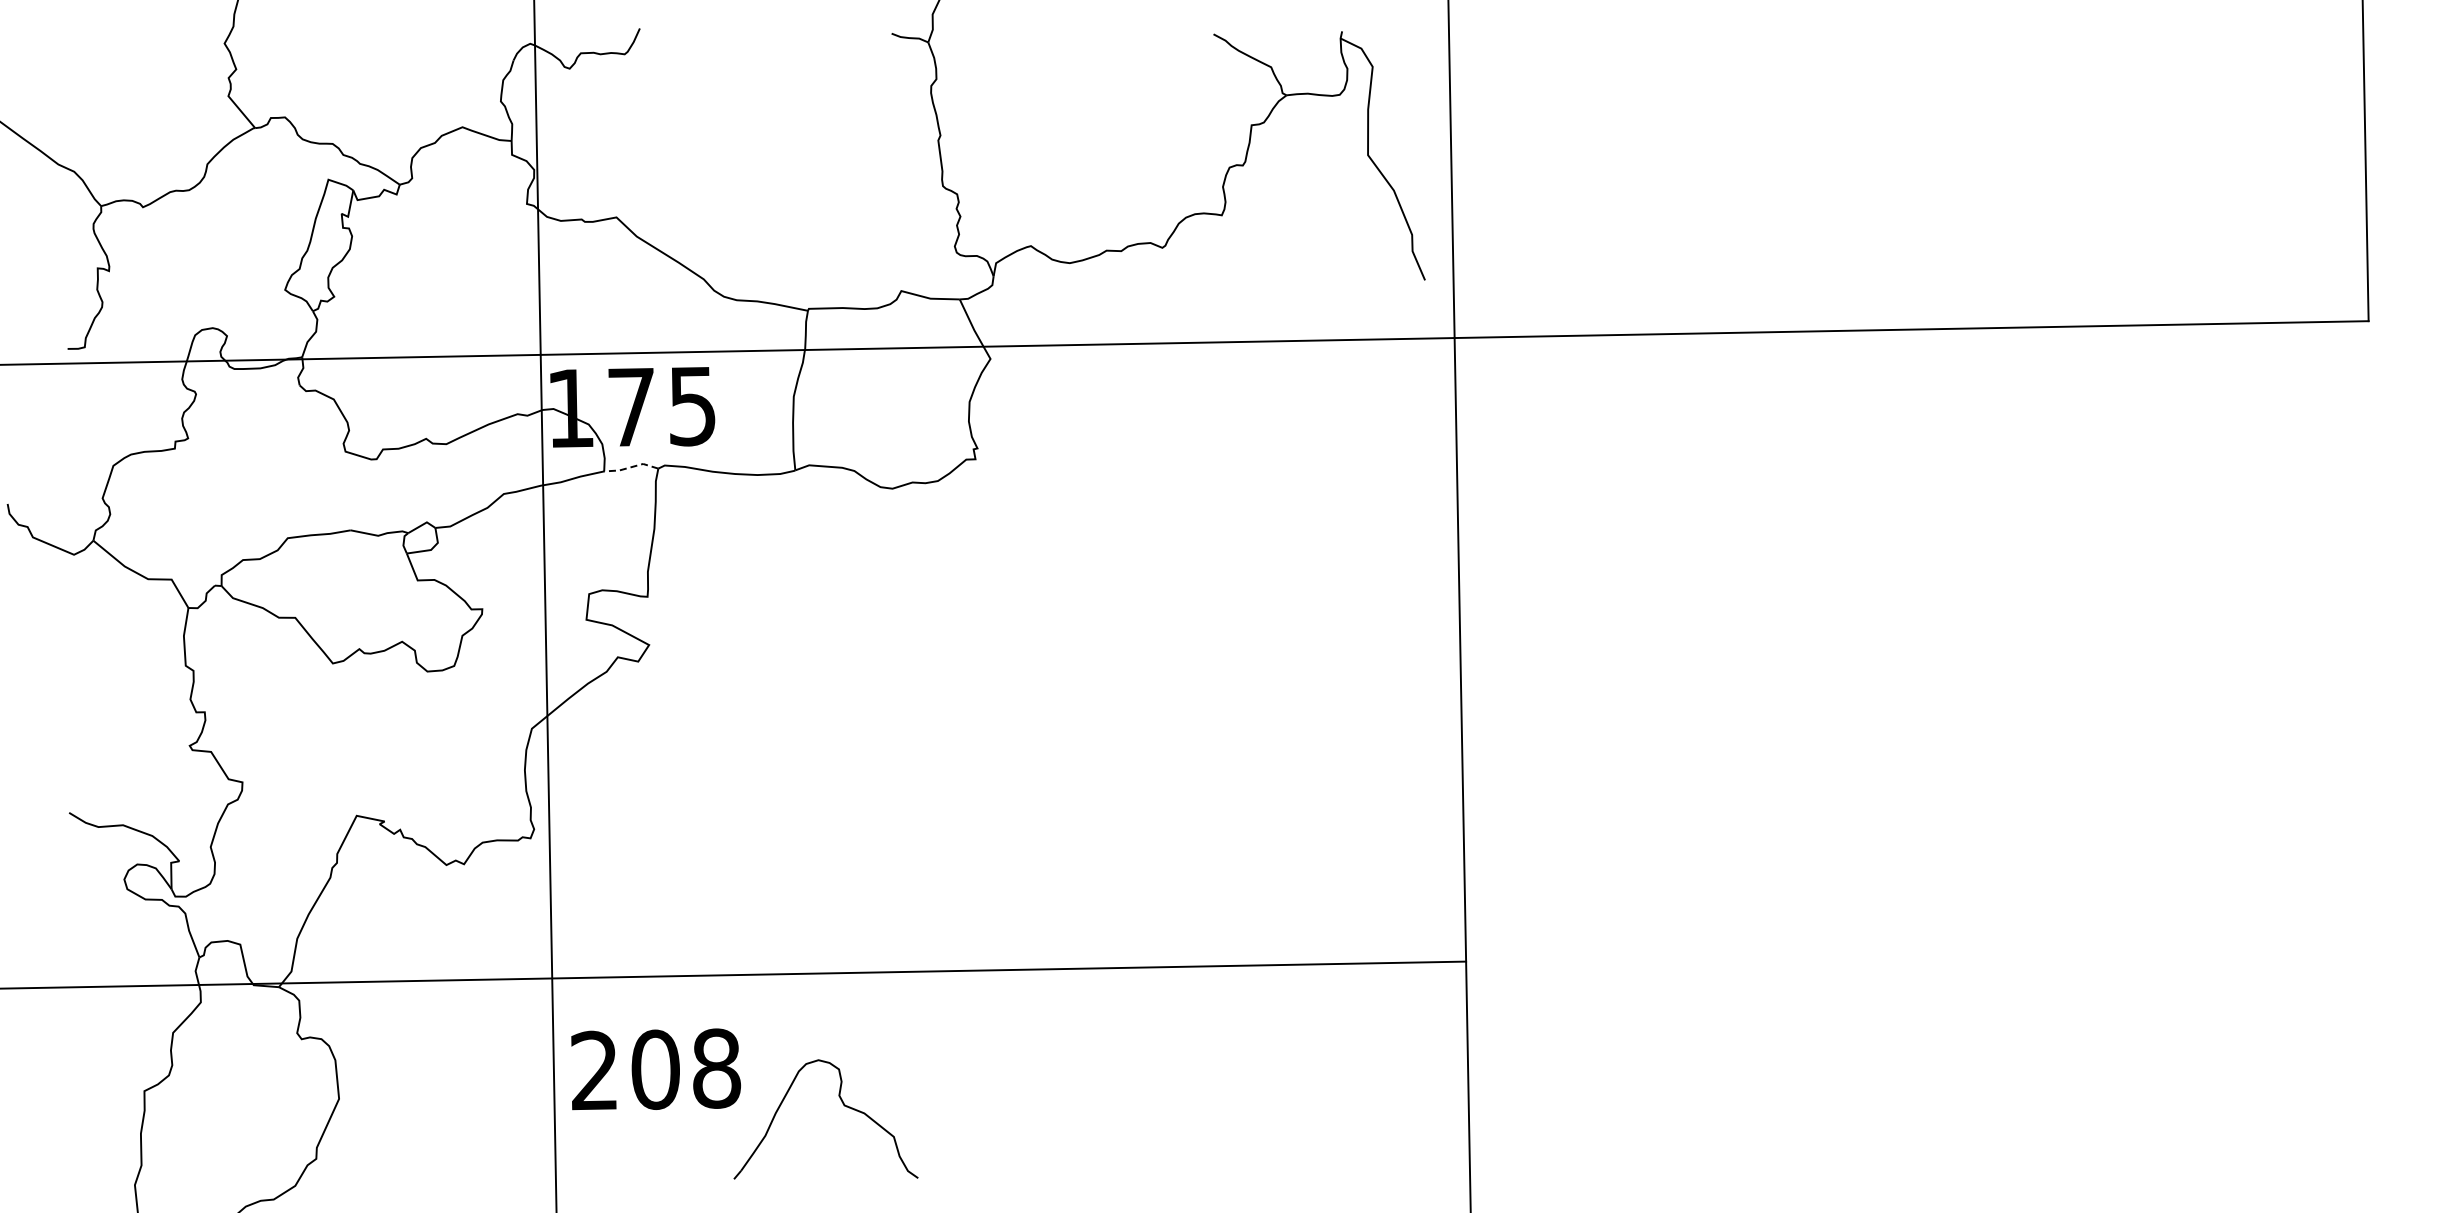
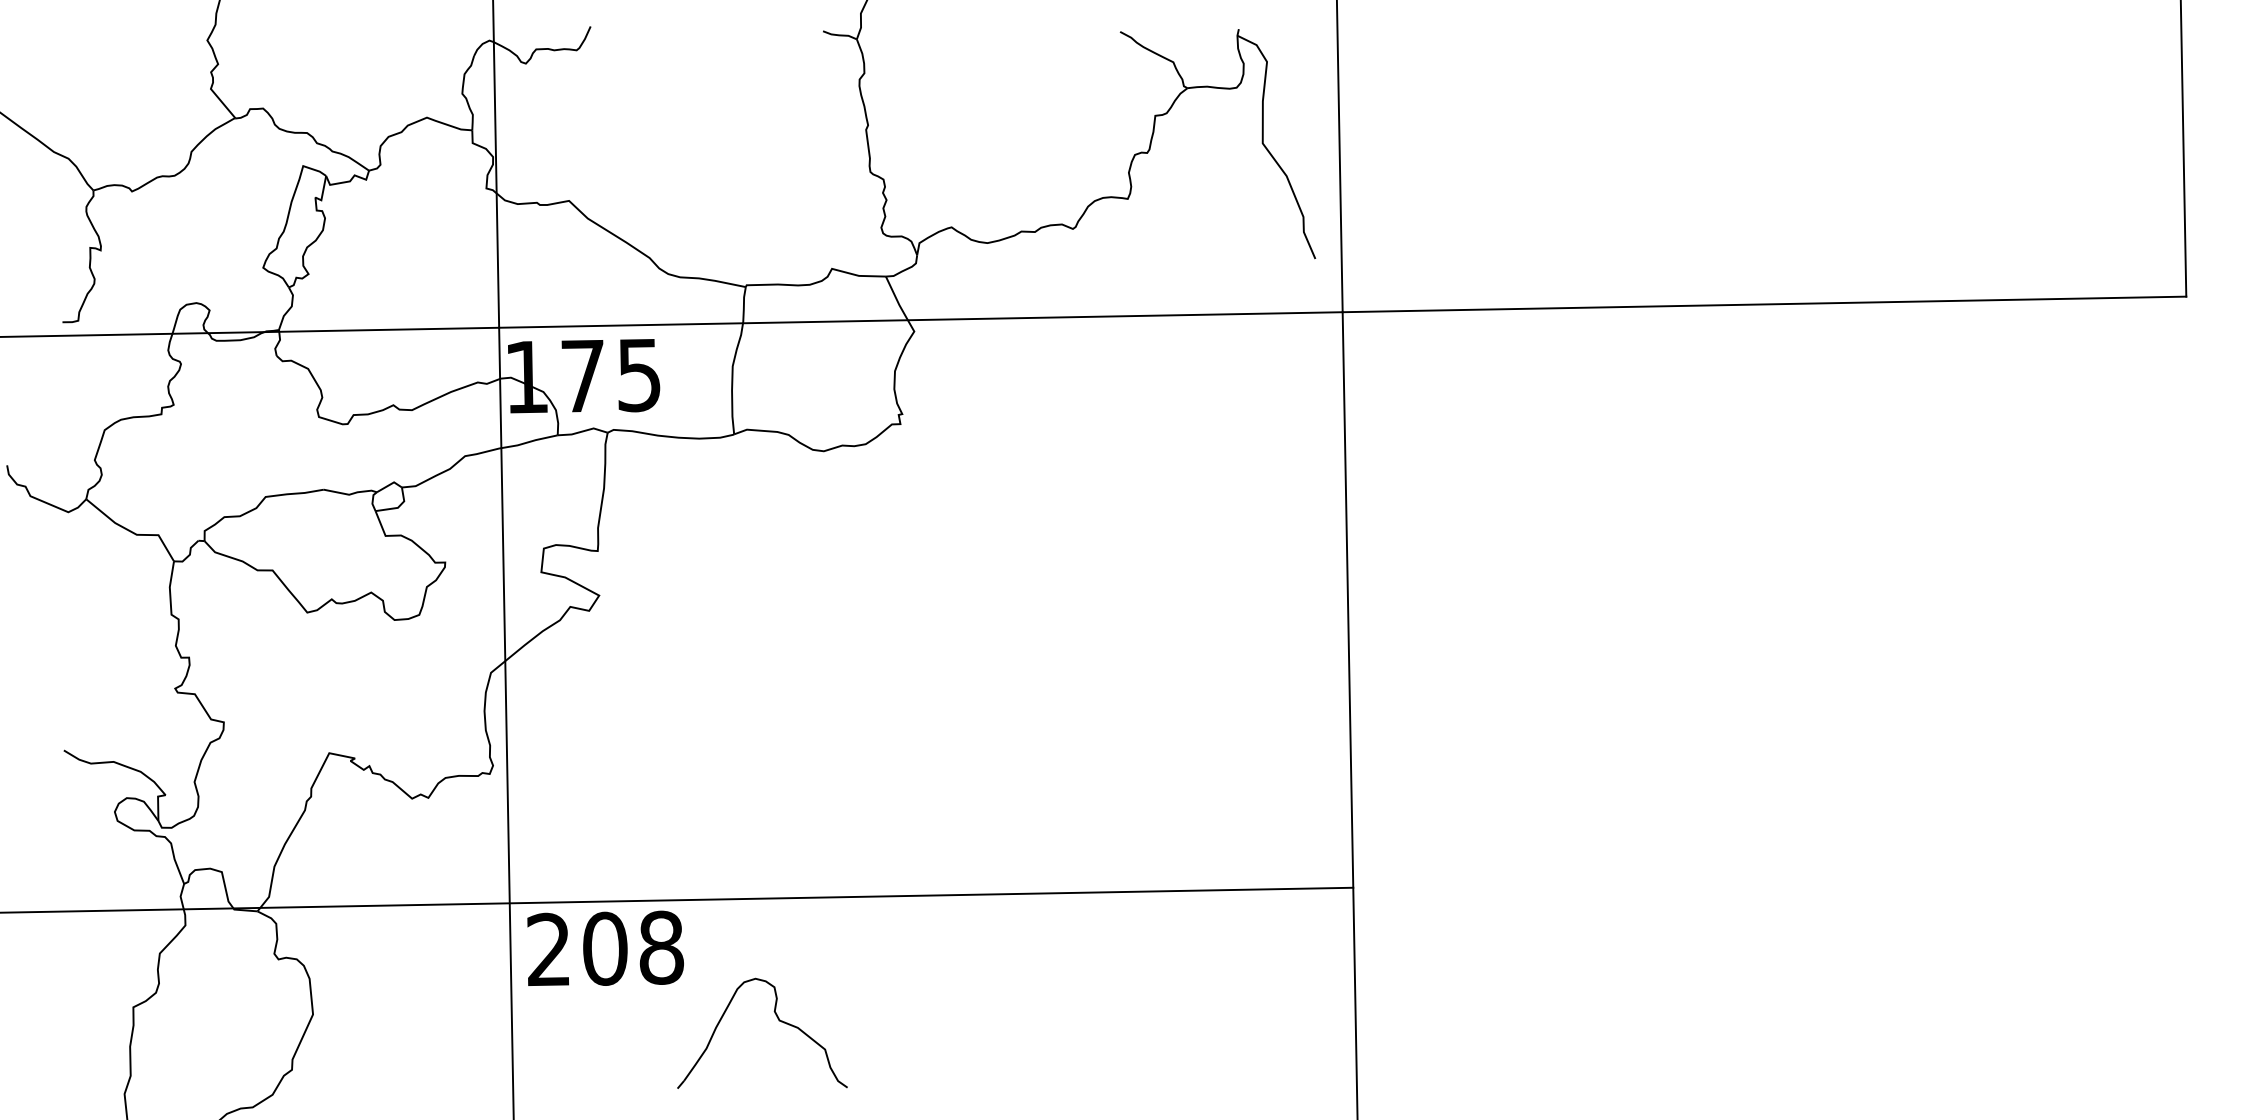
line: (630, 467) -> (582, 431), dashed -> solid
text: (655, 1069) -> (605, 948), moved

